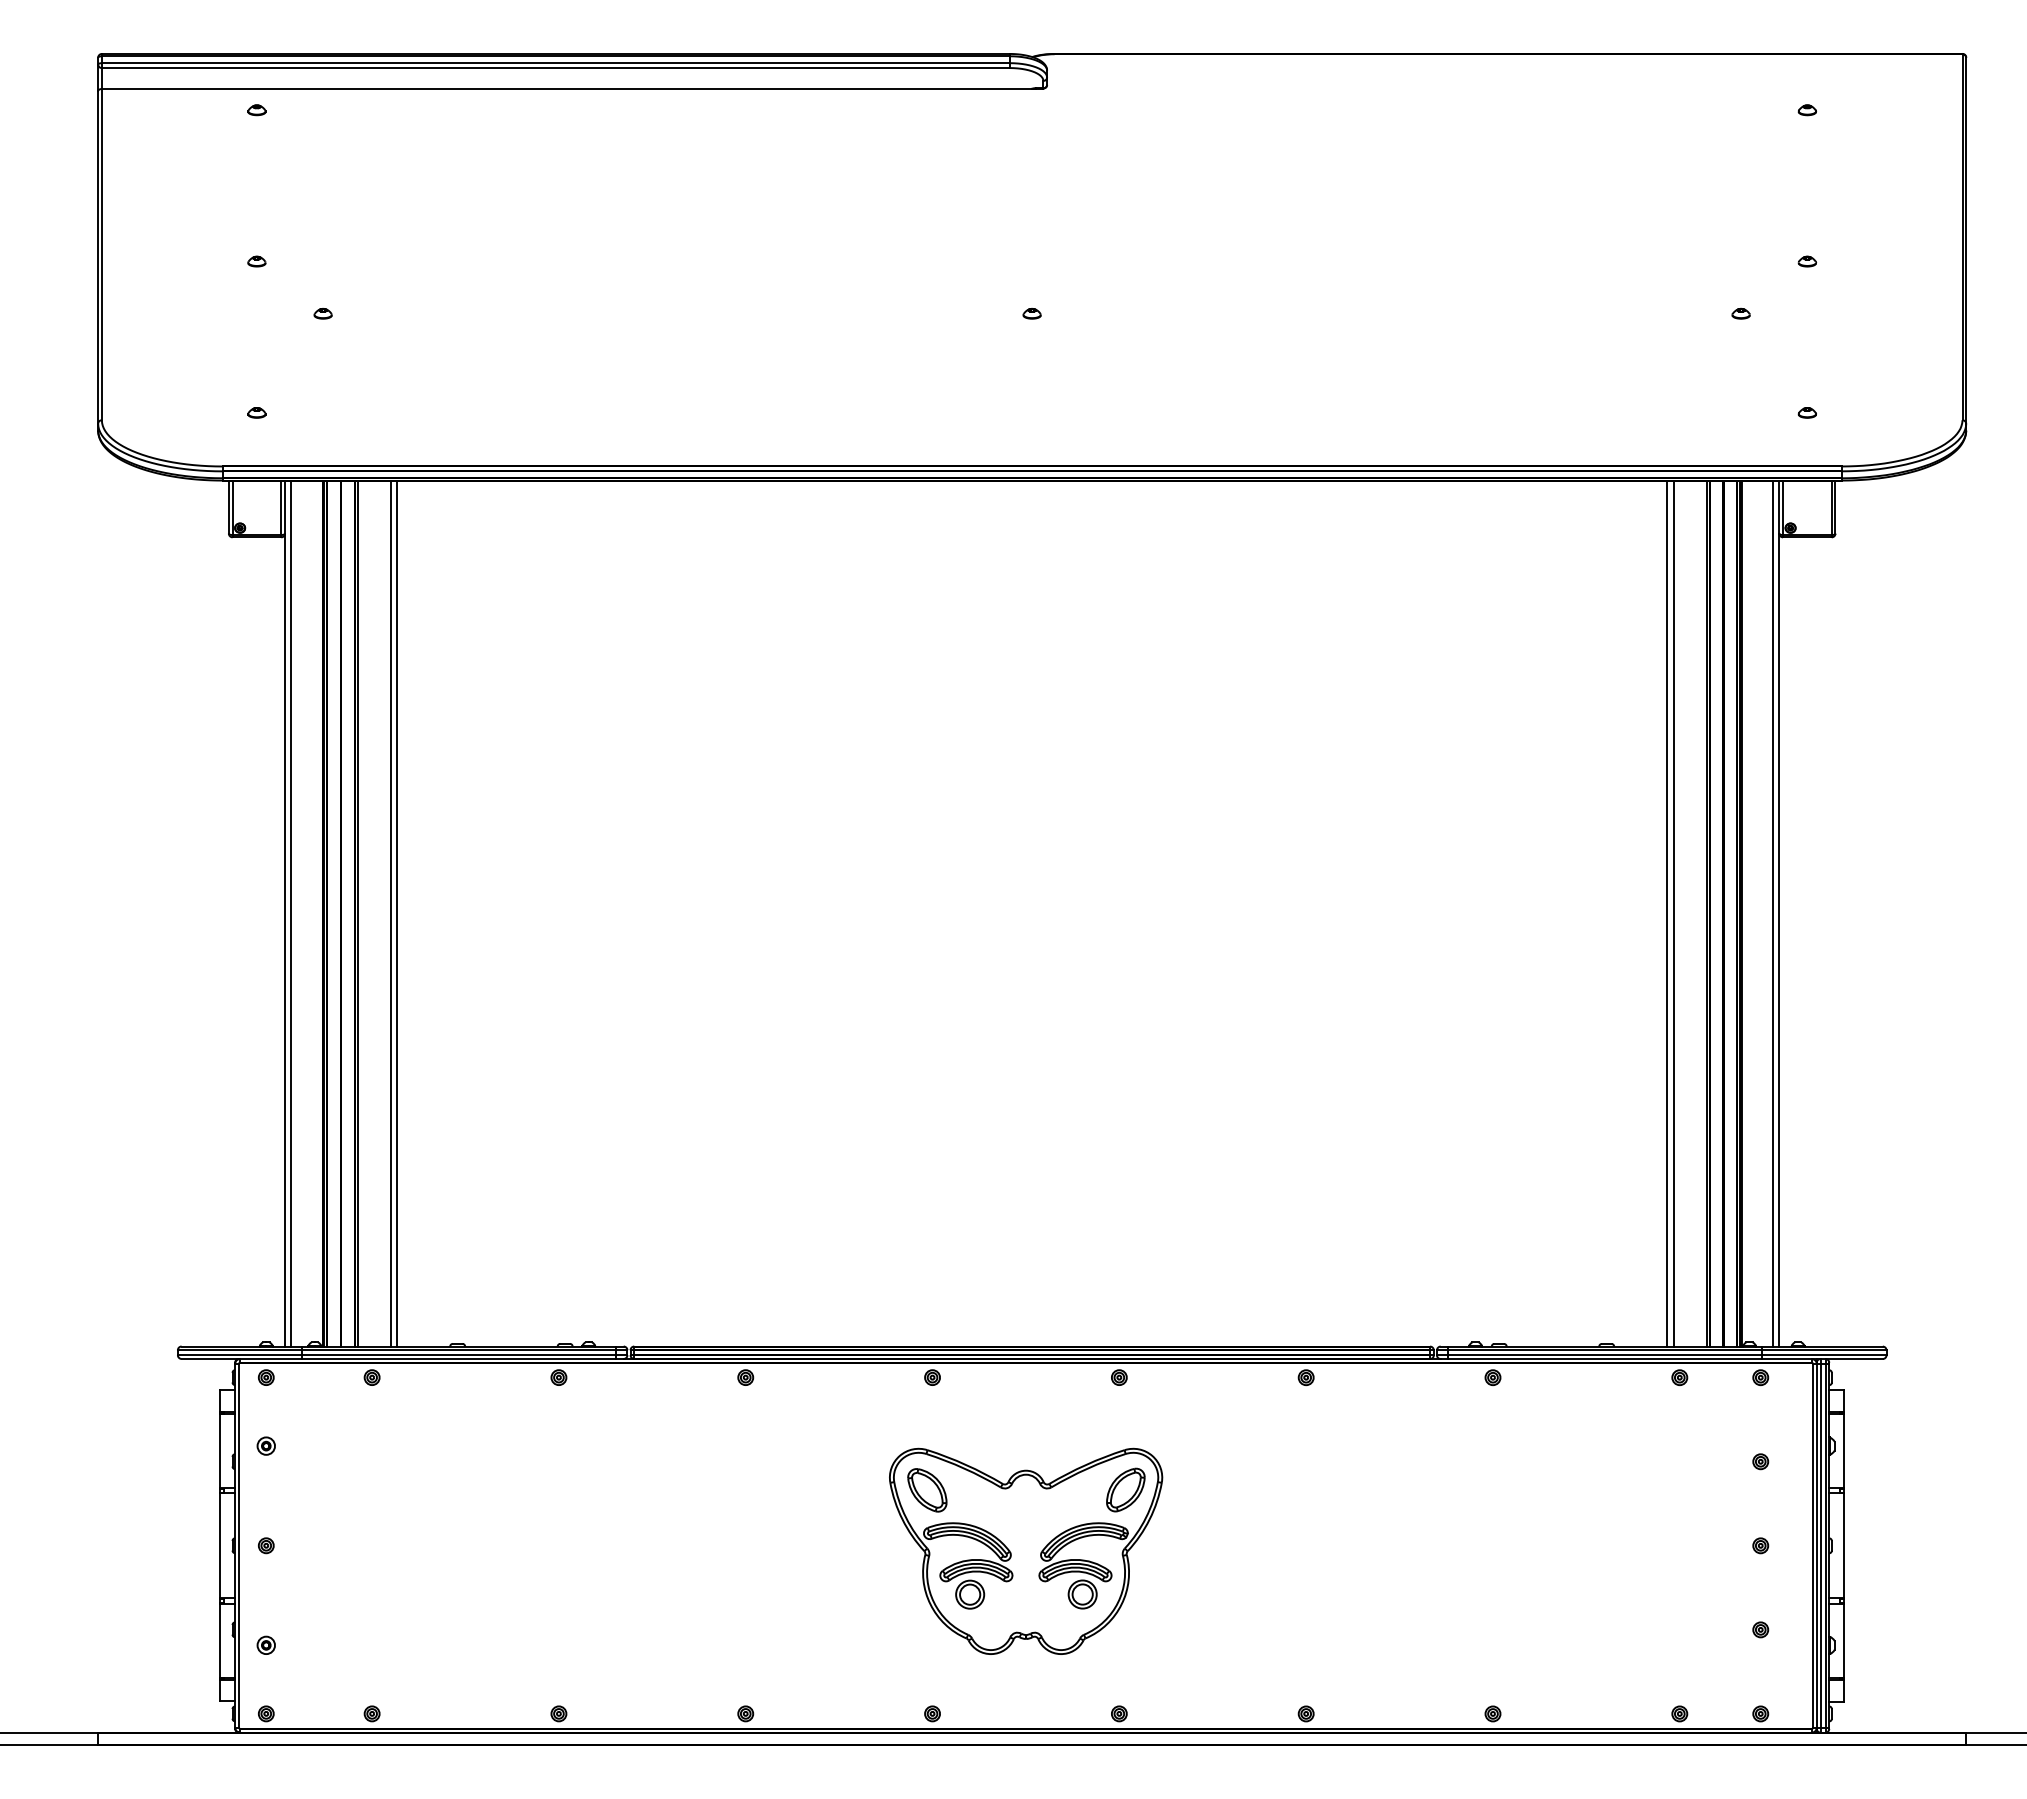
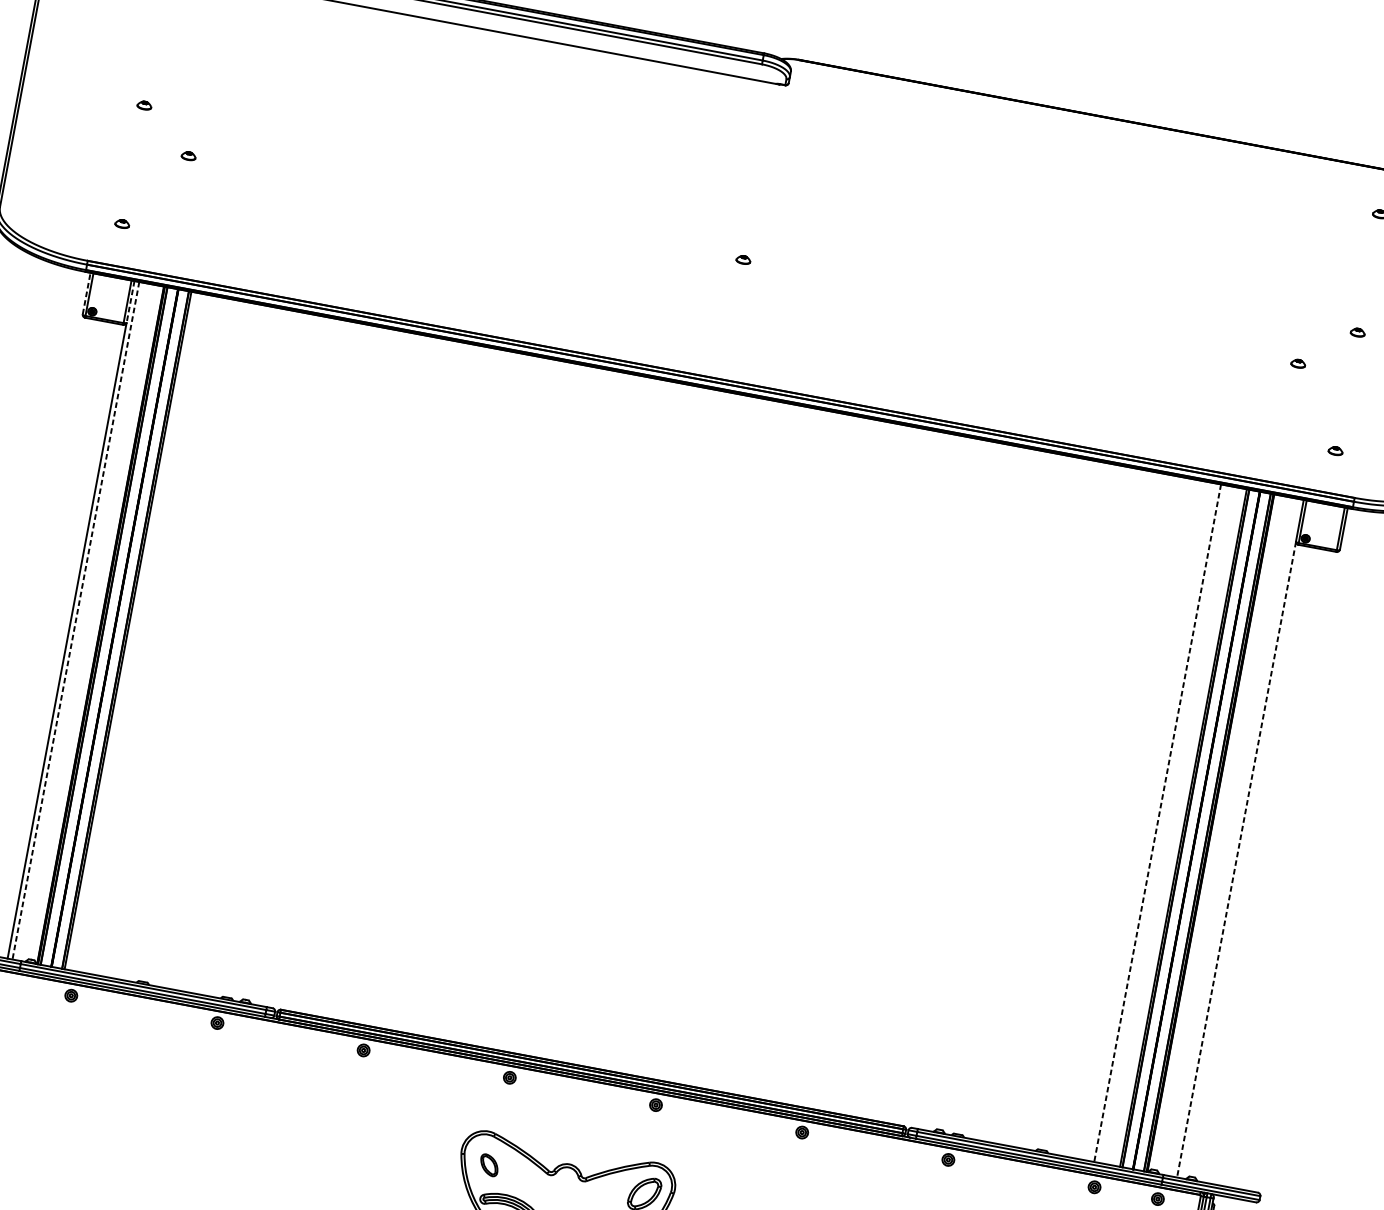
line: (228, 507) -> (86, 293), solid -> dashed
line: (285, 507) -> (130, 302), solid -> dashed
line: (291, 913) -> (76, 620), solid -> dashed
line: (390, 913) -> (153, 635), removed
line: (397, 913) -> (159, 636), removed
line: (1667, 913) -> (1152, 822), removed
line: (1773, 913) -> (1235, 837), removed
line: (1673, 914) -> (1157, 823), solid -> dashed
line: (1779, 940) -> (1236, 859), solid -> dashed
part: (927, 1490) -> (489, 1165), size x0.6

